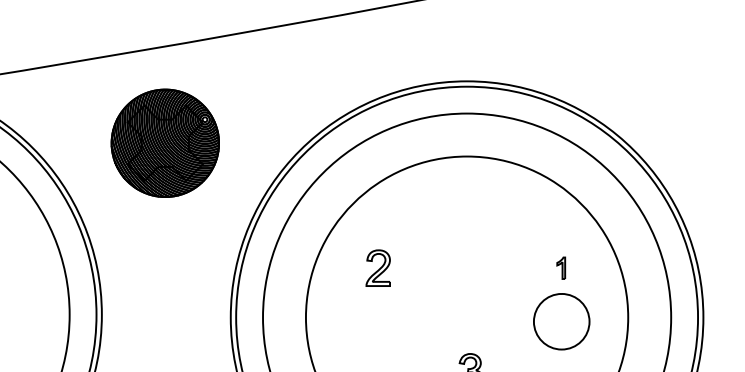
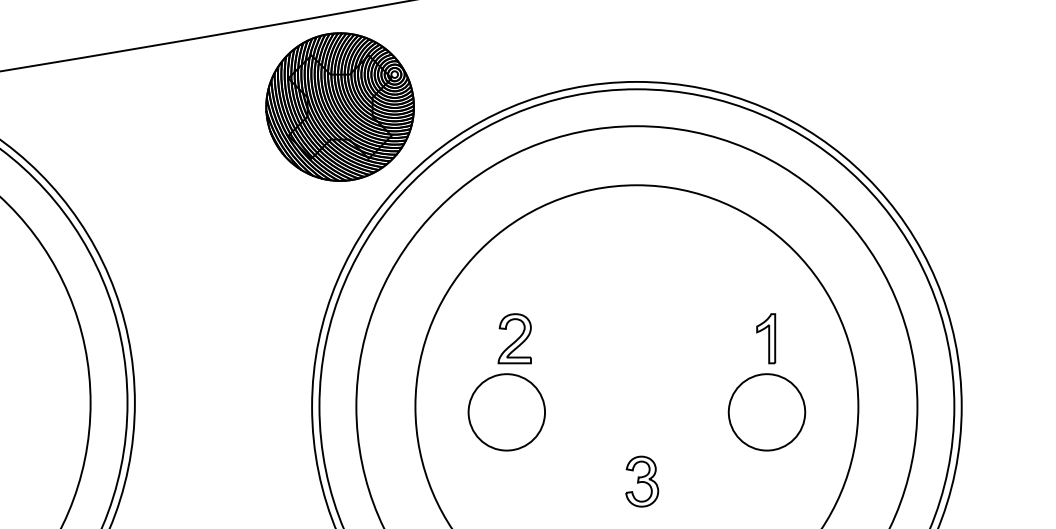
part: (164, 142) -> (339, 106), moved
part: (561, 268) -> (766, 338), size x1.67
part: (372, 321) -> (506, 412), added

